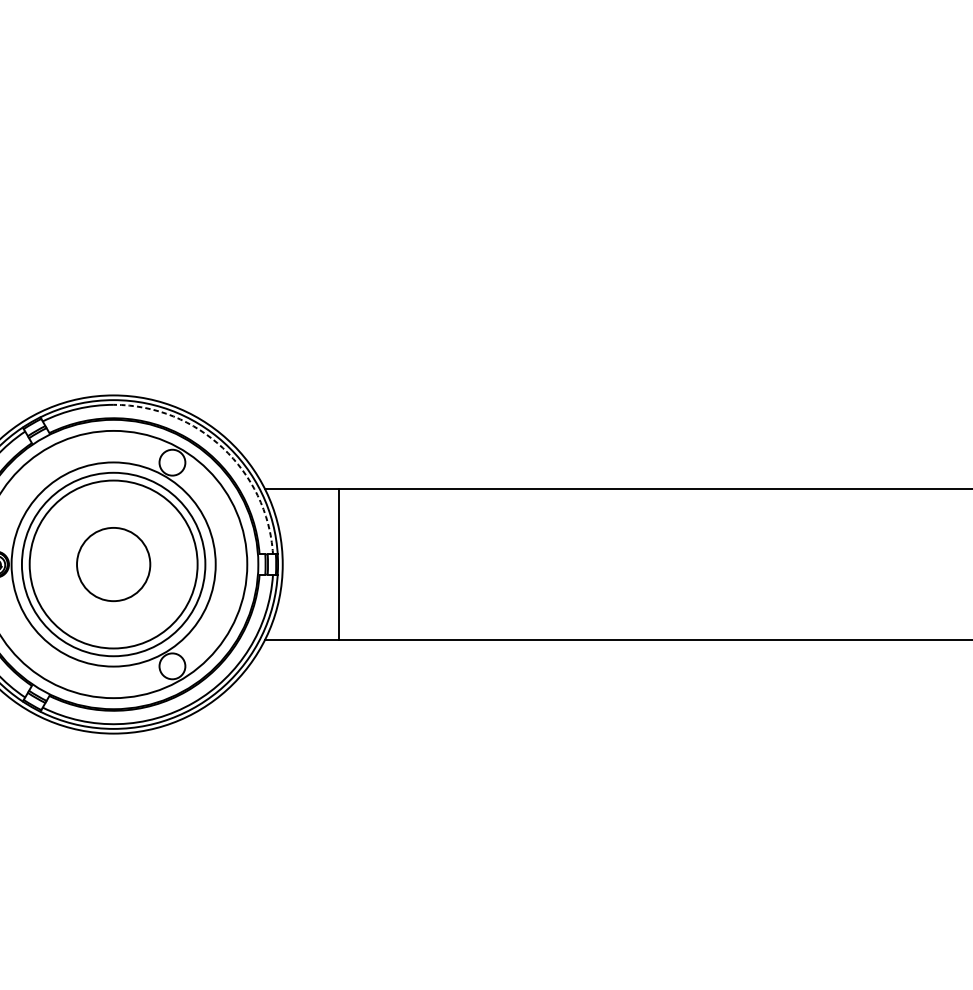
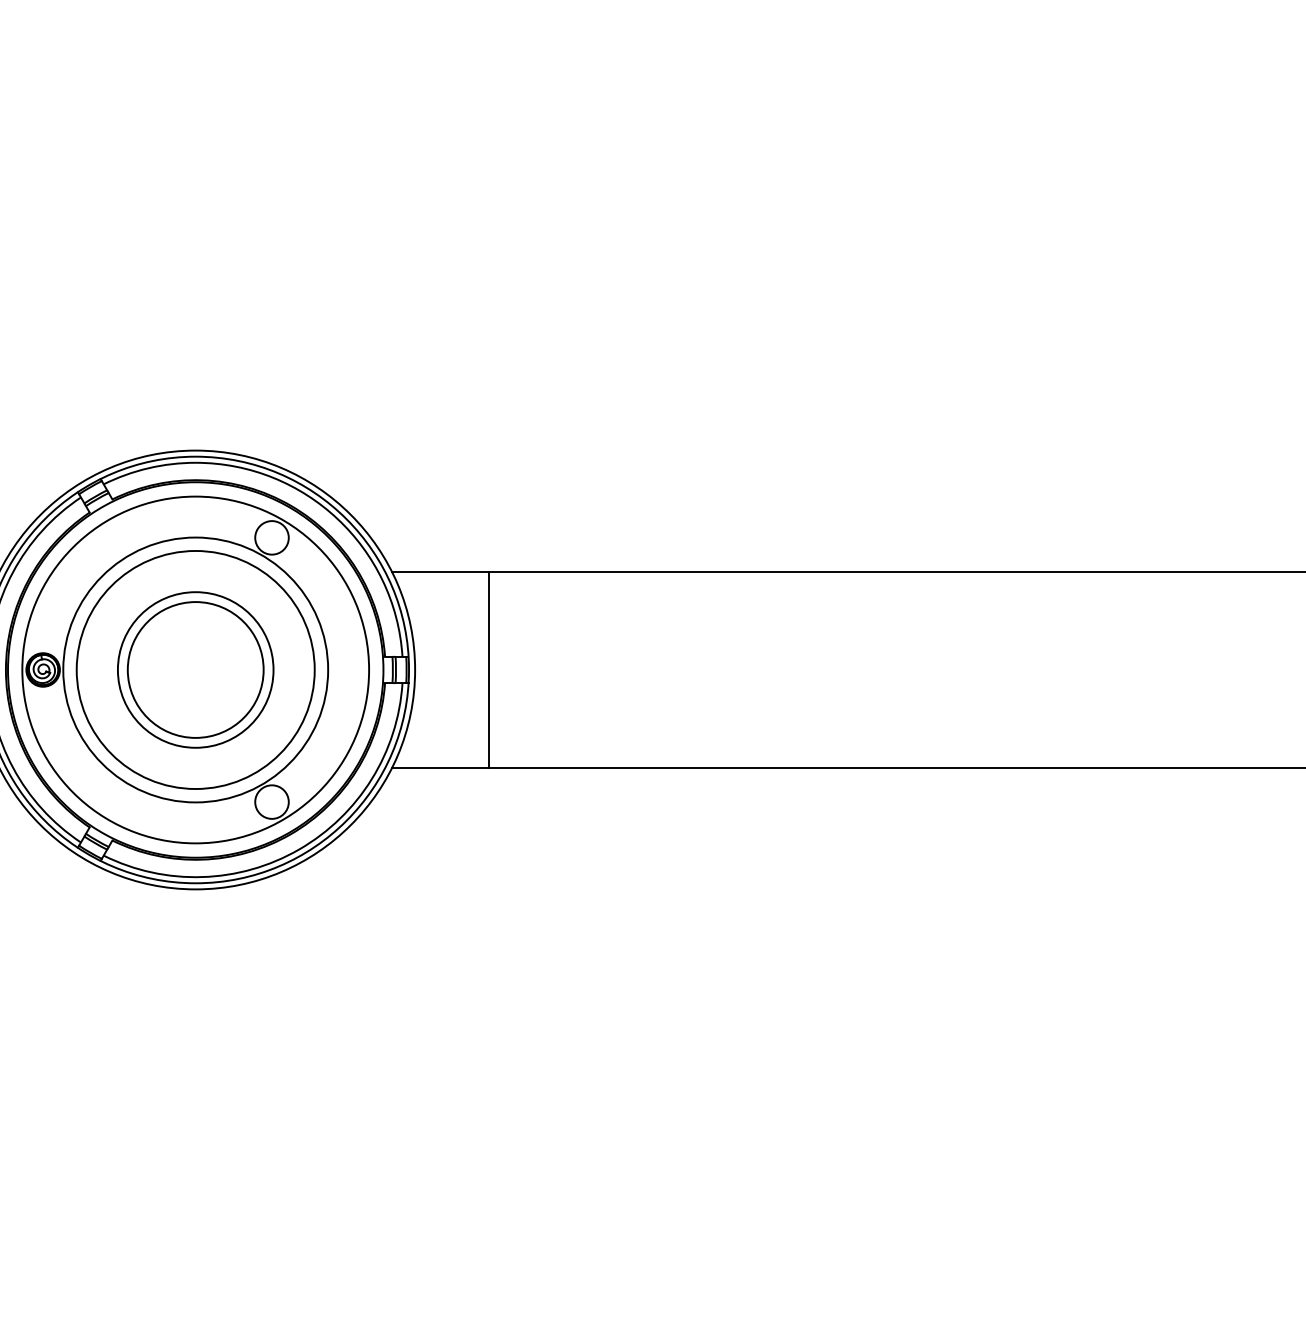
arc: (222, 447) -> (337, 518), dashed -> solid
circle: (113, 564) -> (195, 669), size x0.71
circle: (113, 564) -> (195, 669), size x1.43

